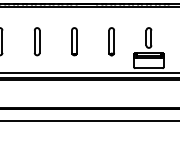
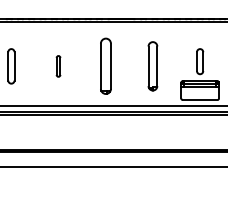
part: (37, 41) -> (58, 66), size x0.6
part: (74, 41) -> (105, 66), size x1.6
part: (111, 41) -> (152, 66), size x1.4

